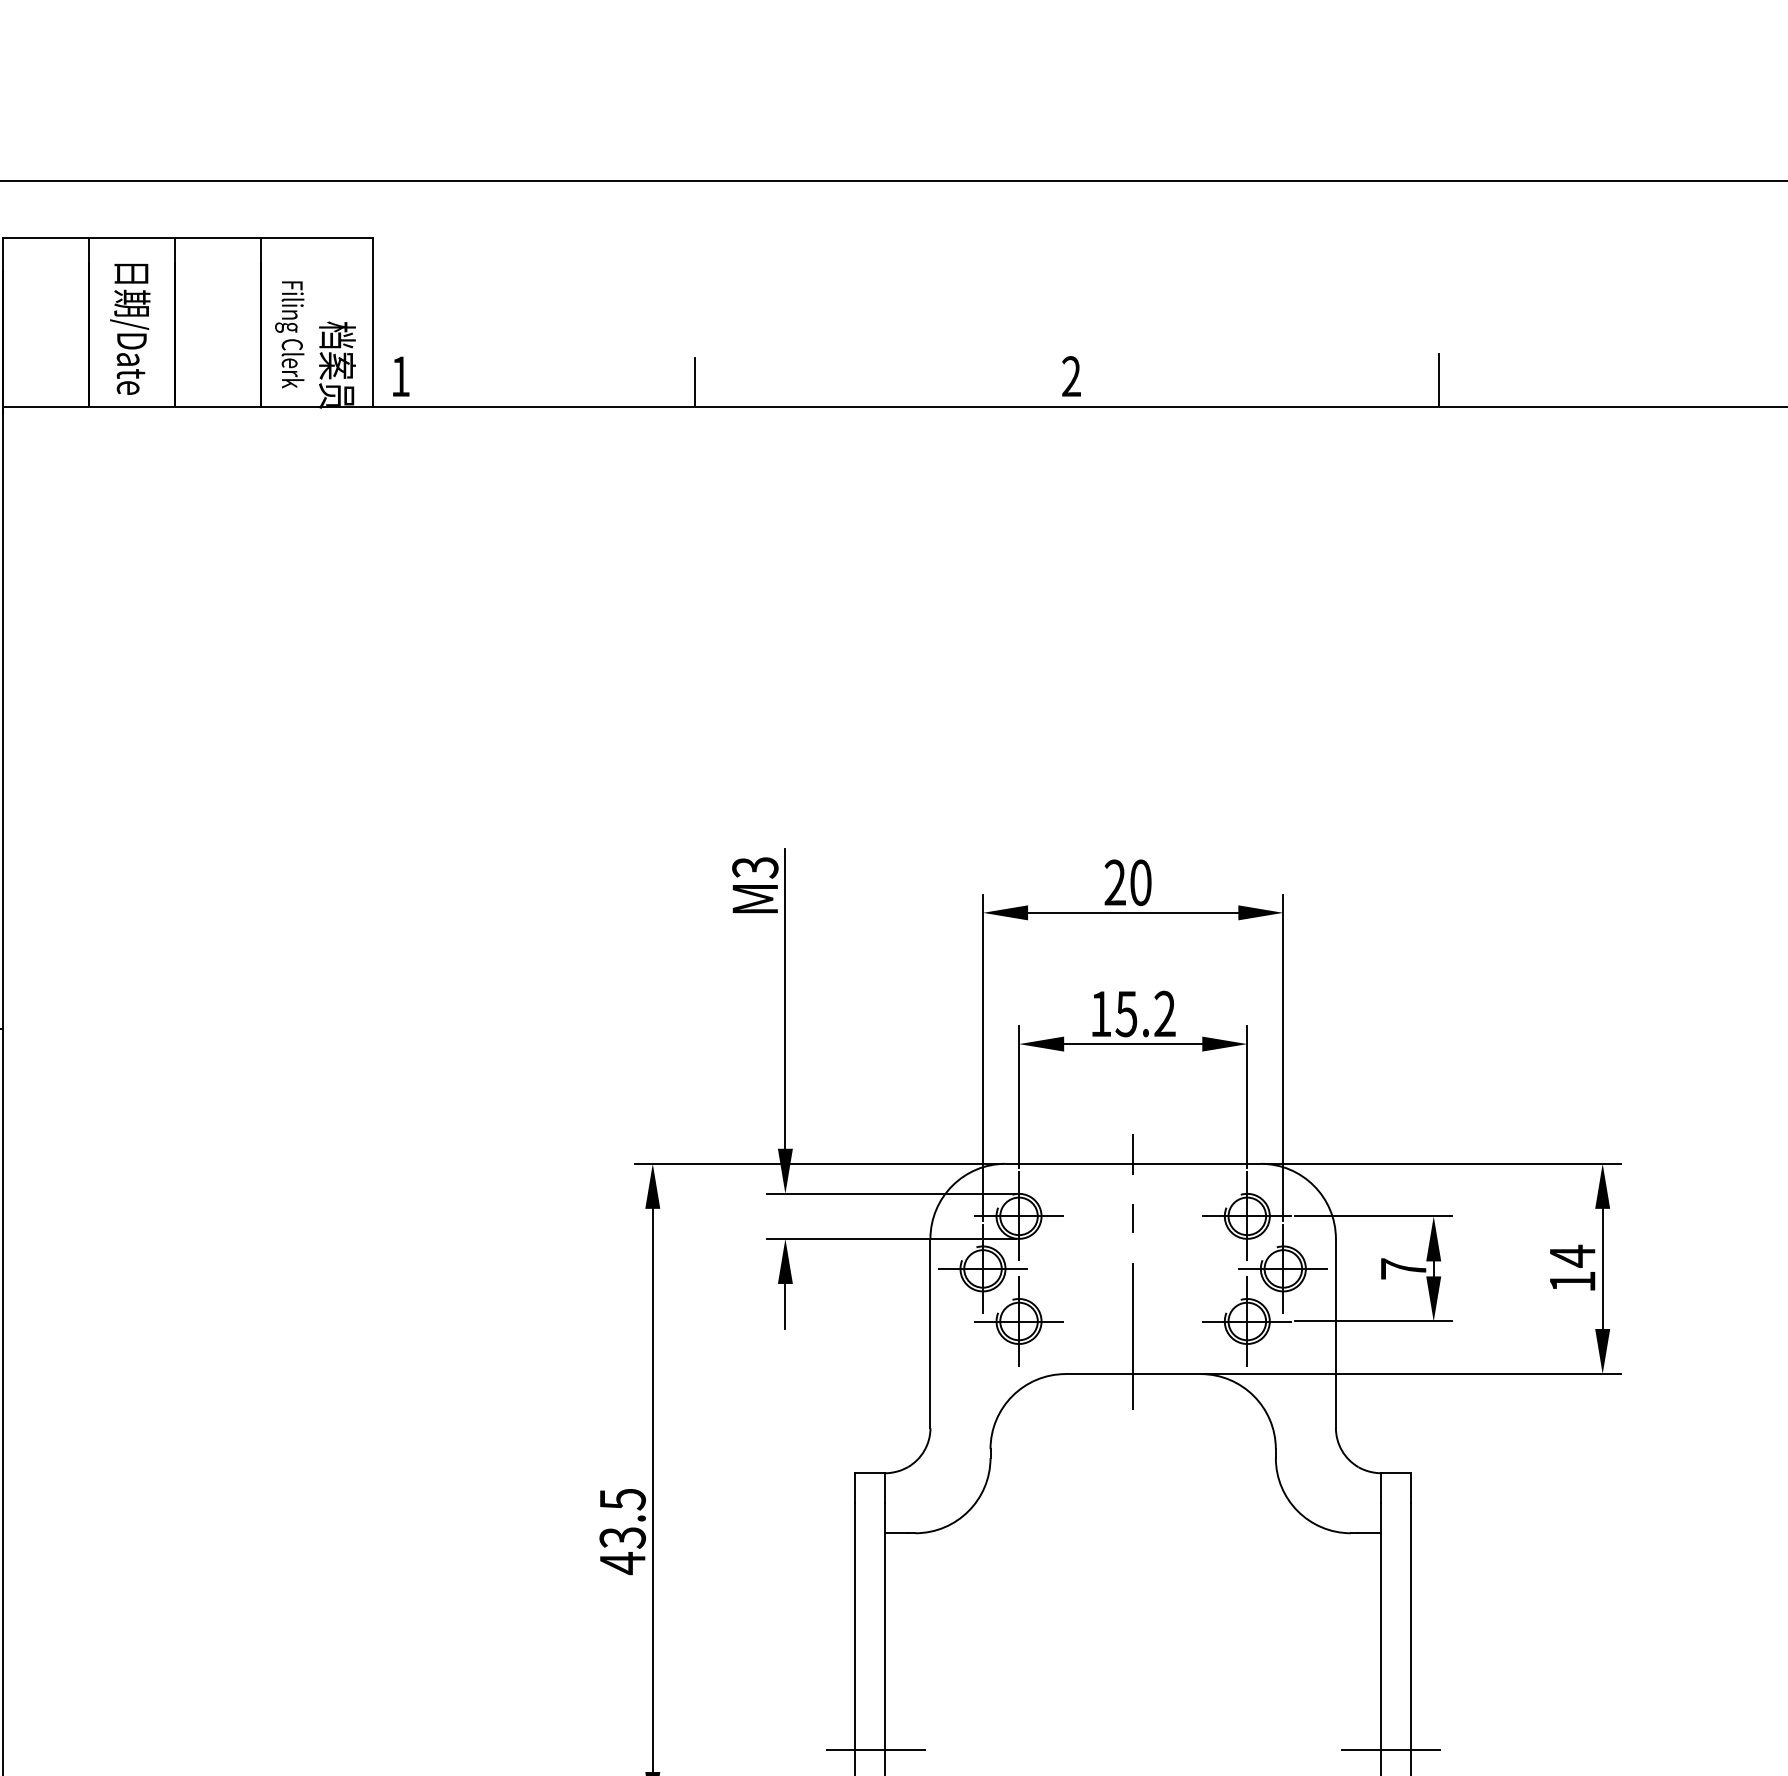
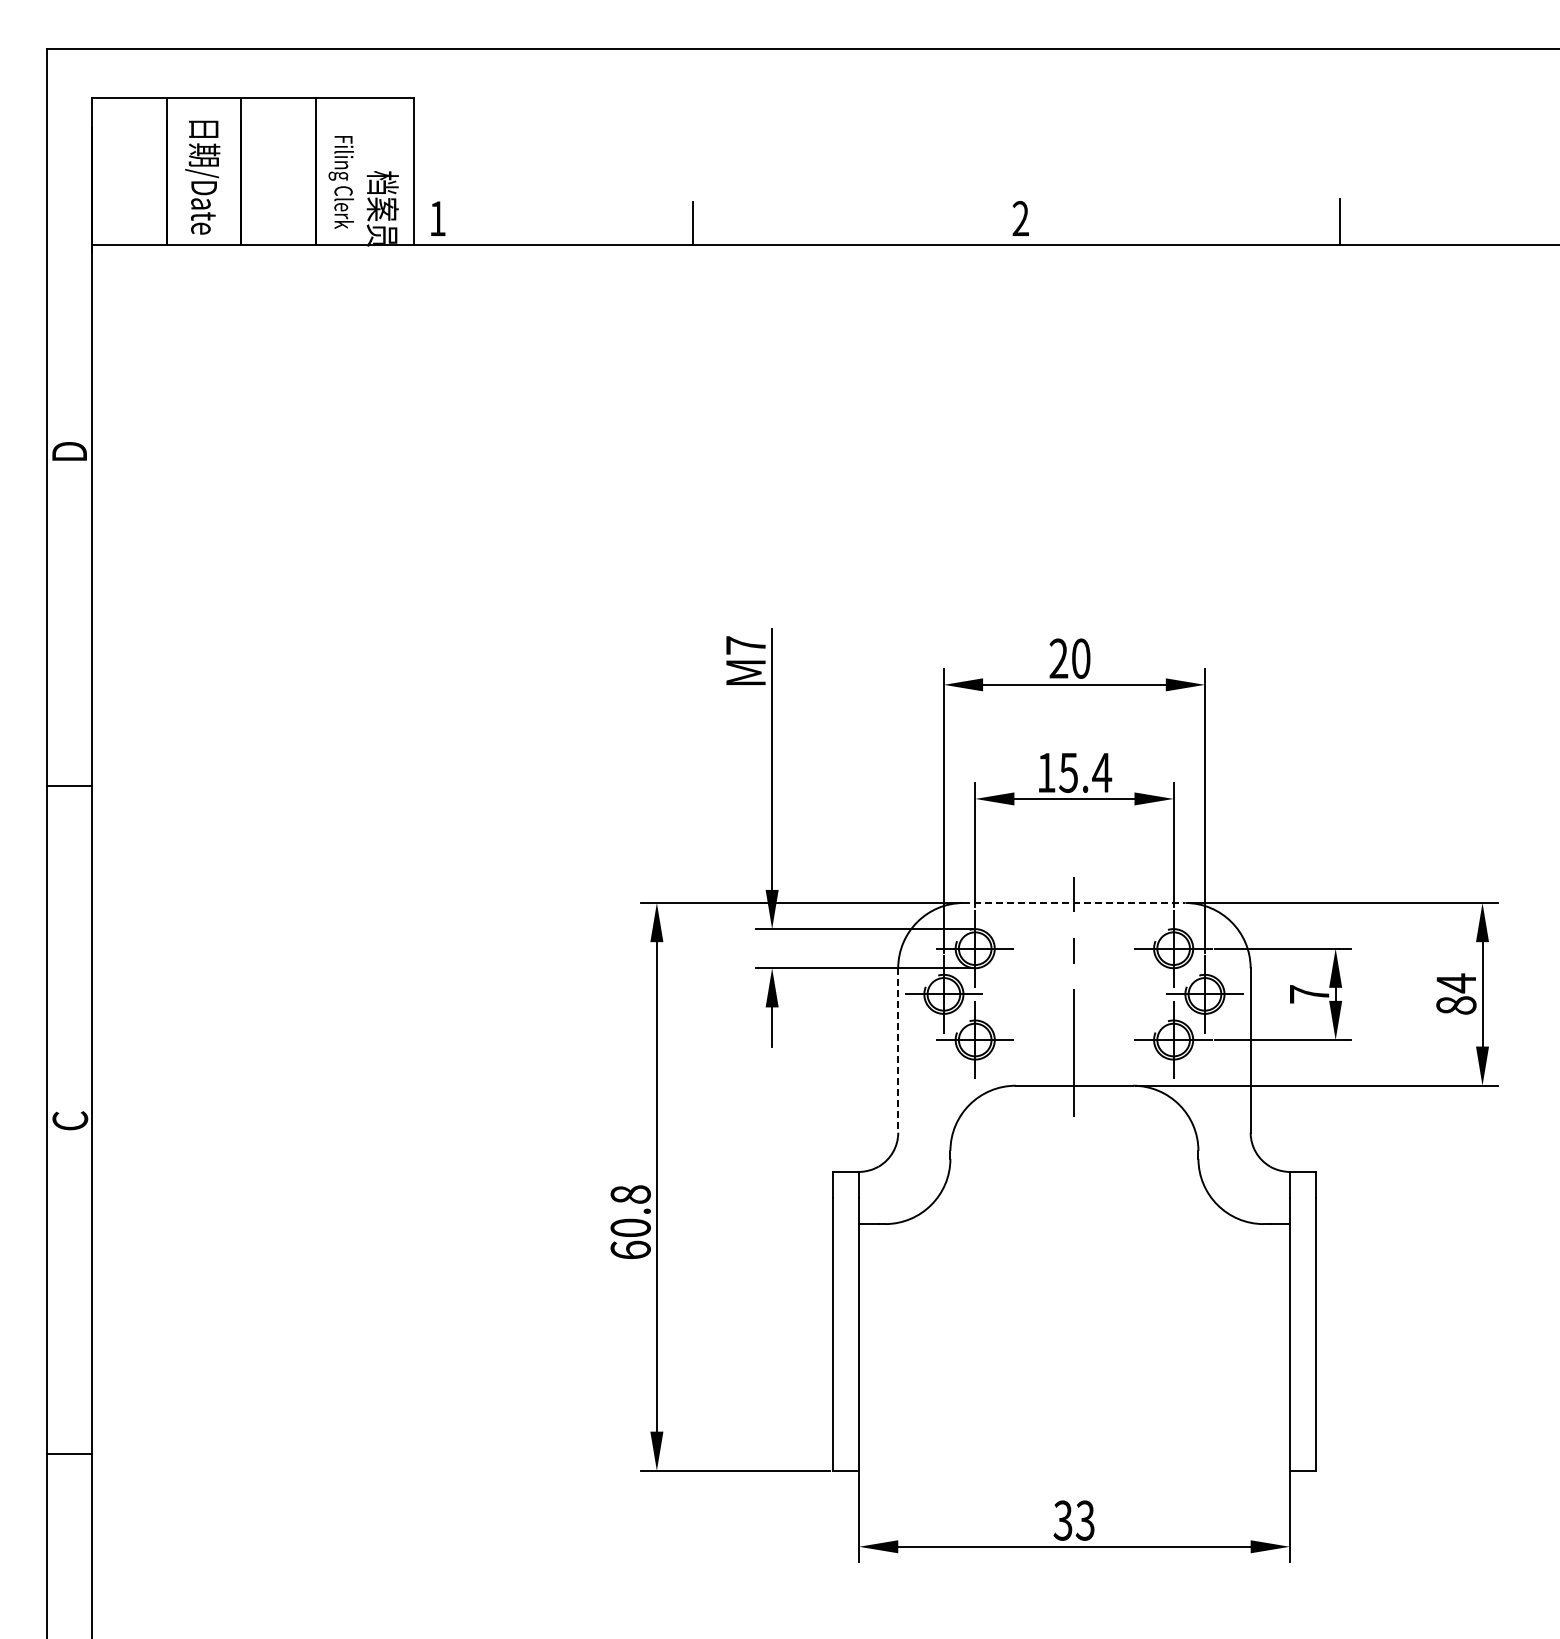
text: (754, 867) -> (745, 645), M3 -> M7
text: (1165, 1013) -> (1102, 772), 15.2 -> 15.4
line: (1133, 1163) -> (1074, 902), solid -> dashed
text: (1572, 1281) -> (1456, 1005), 14 -> 84
line: (930, 1334) -> (898, 1051), solid -> dashed
text: (622, 1531) -> (630, 1222), 43.5 -> 60.8
line: (875, 1750) -> (850, 1412), removed
line: (1389, 1750) -> (1297, 1412), removed

